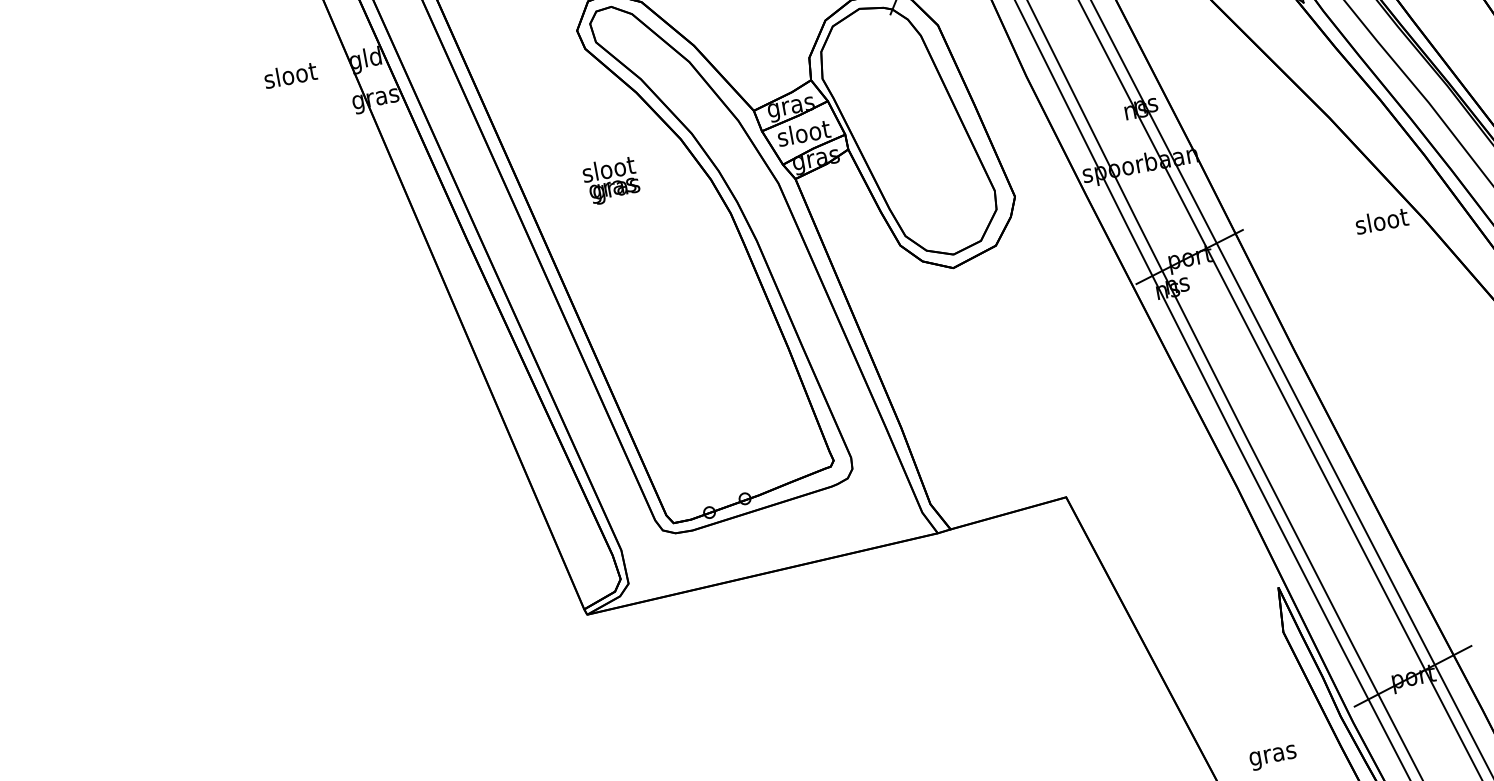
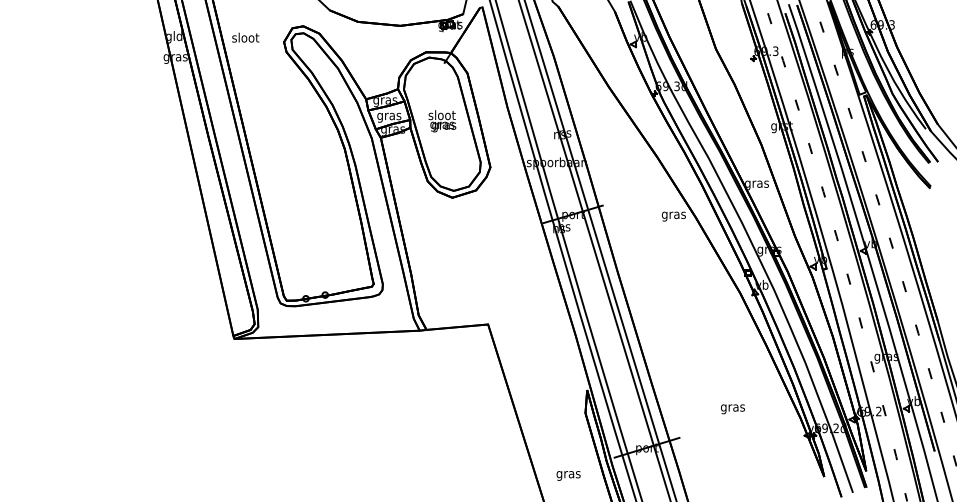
text: (290, 74) -> (245, 37), moved
text: (804, 135) -> (389, 116), sloot -> gras
text: (611, 180) -> (442, 121), moved
text: (1381, 223) -> (673, 215), sloot -> gras

